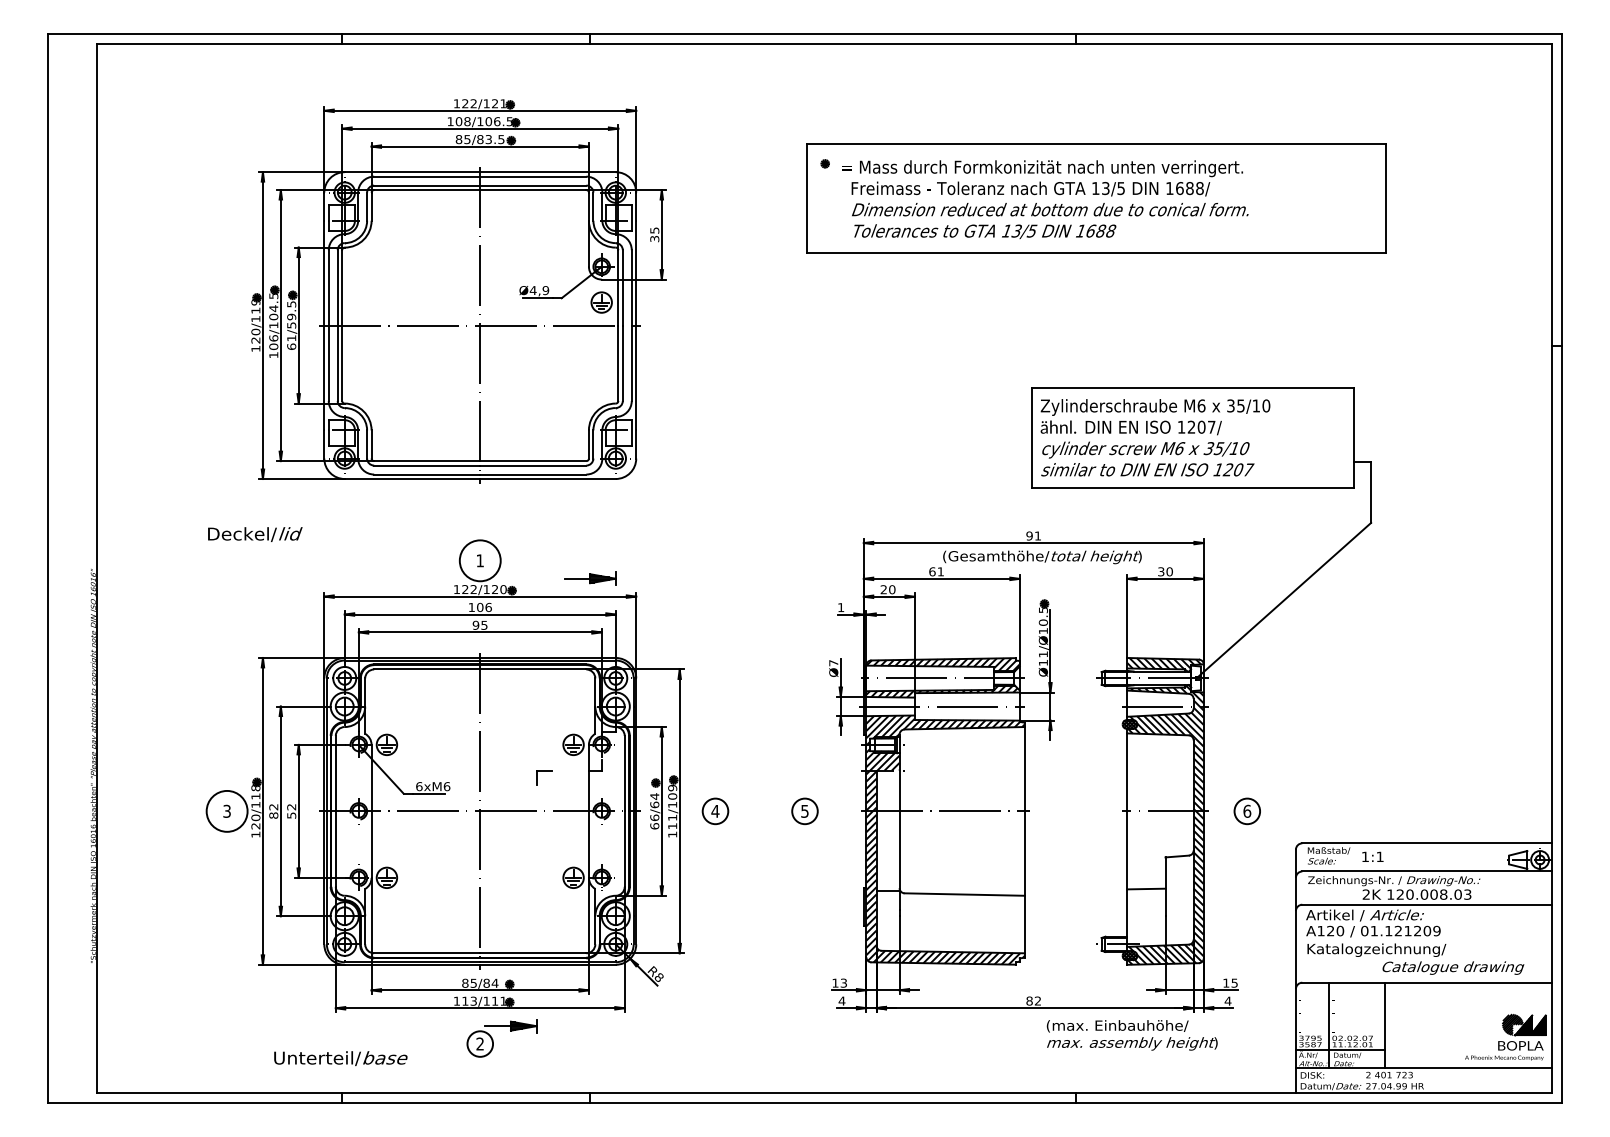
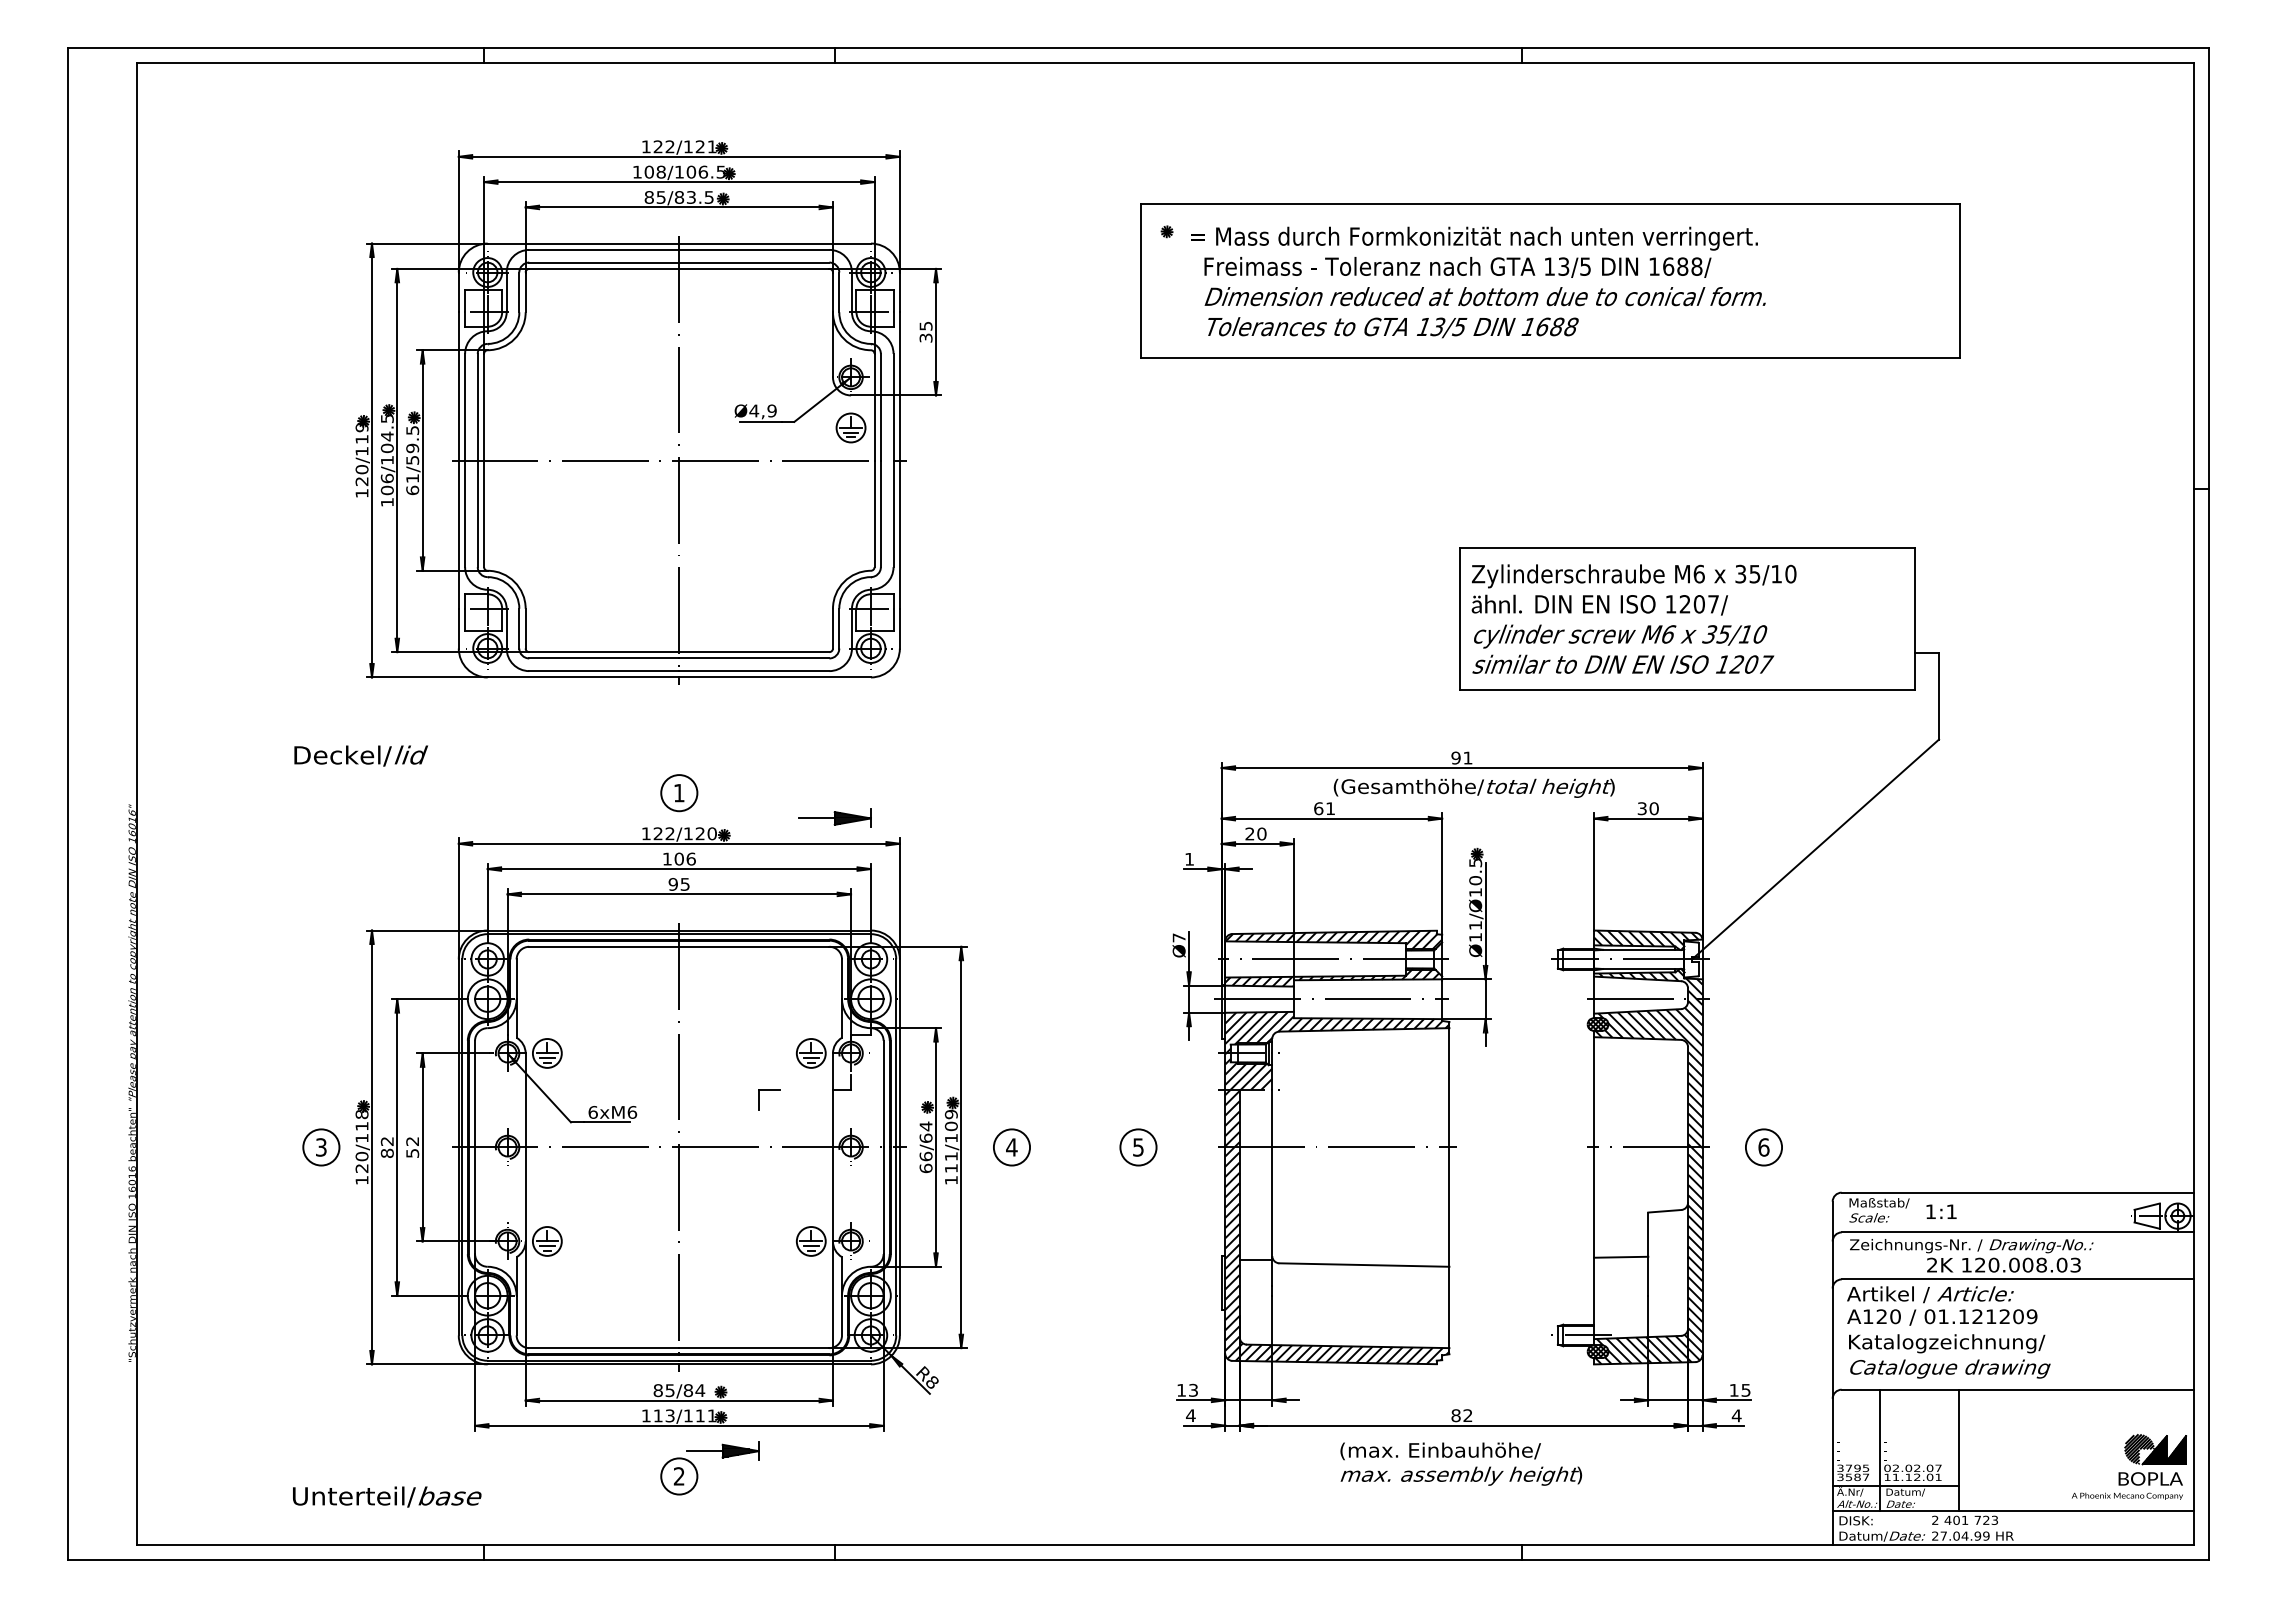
circle: (480, 561) -> (679, 793), size x0.62
circle: (227, 811) -> (321, 1147), size x0.62
text: (1453, 967) -> (1950, 1368), moved
text: (1132, 1034) -> (1461, 1463), moved
text: (341, 1058) -> (387, 1496), moved

